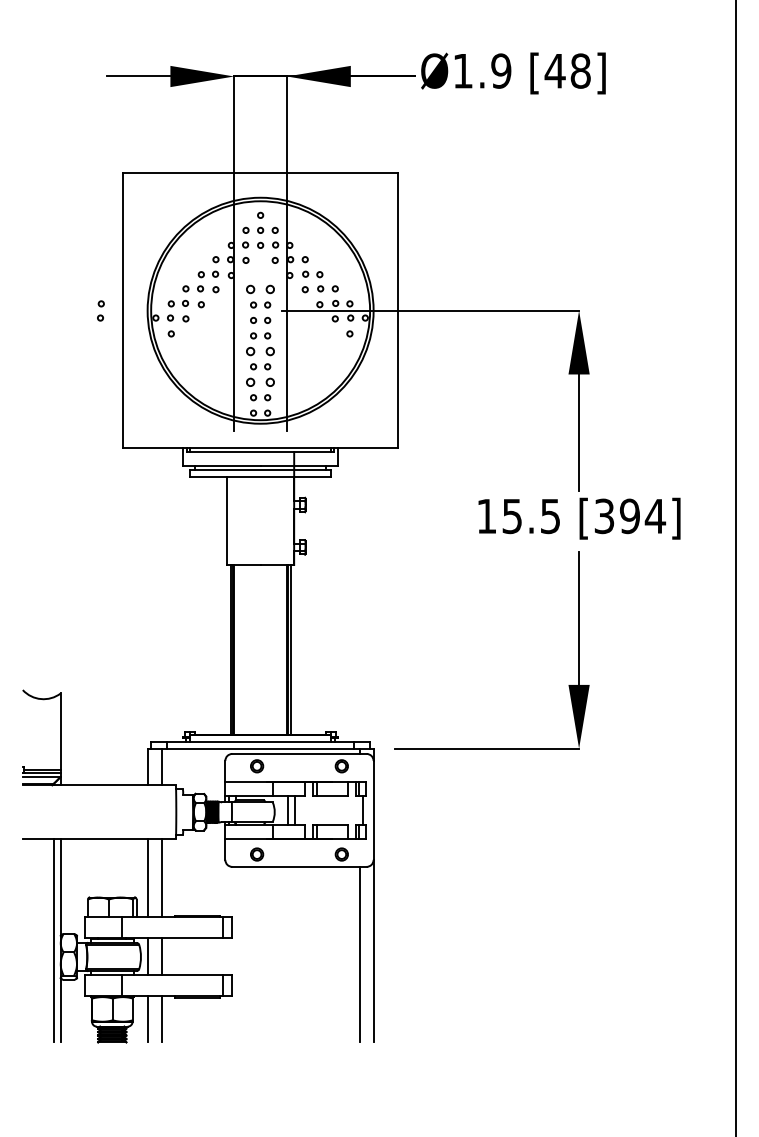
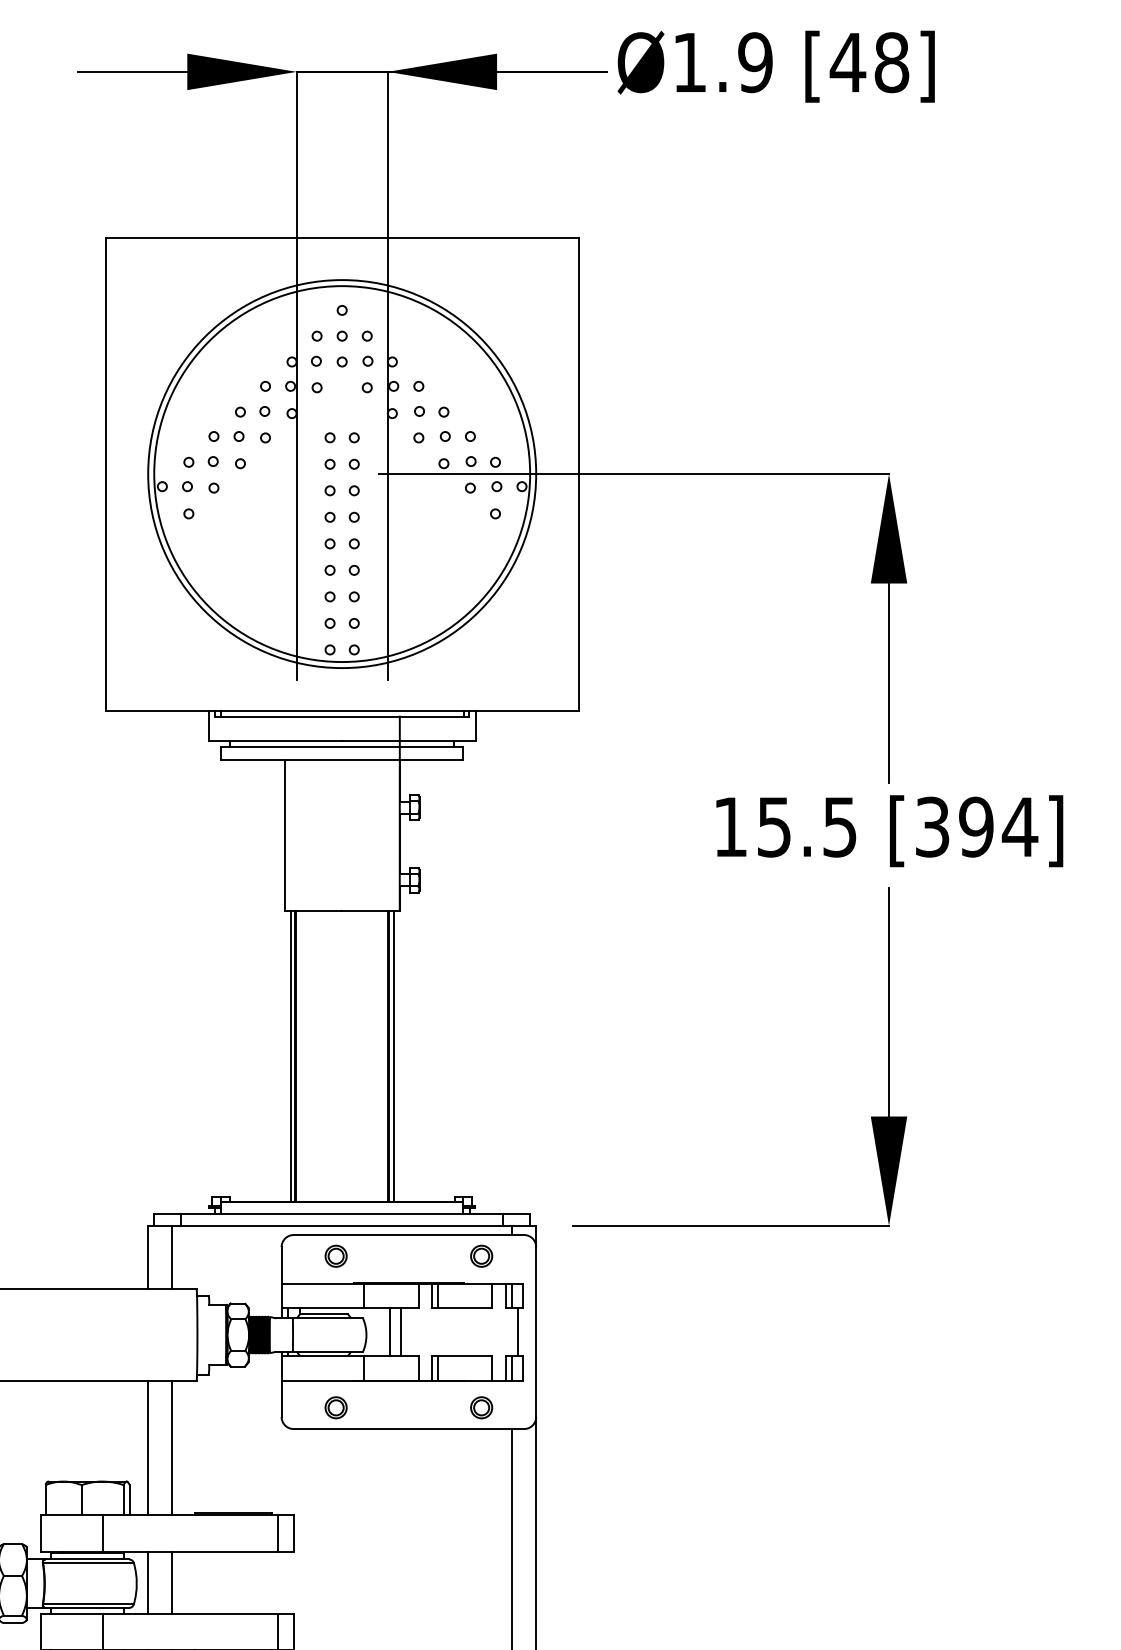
part: (260, 289) -> (341, 437), size x0.71
part: (100, 310) -> (67, 473), removed
part: (260, 350) -> (341, 542), size x0.71
part: (260, 381) -> (341, 595), size x0.71

